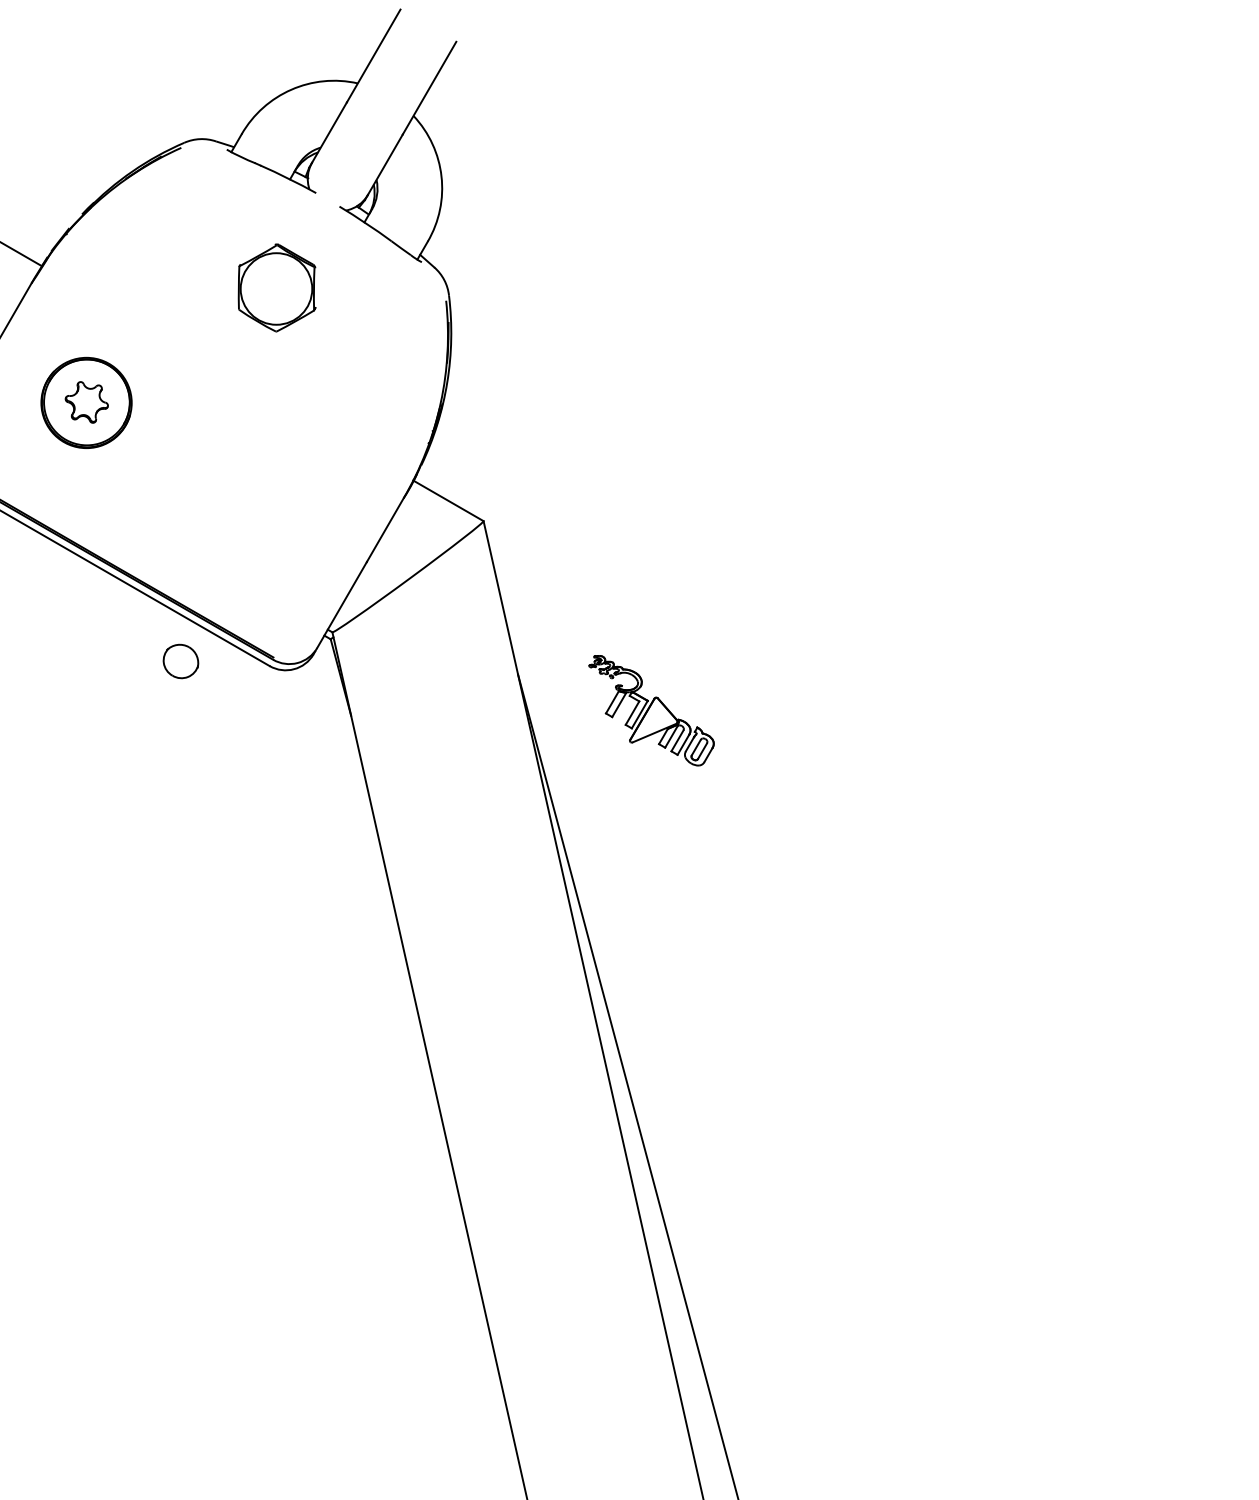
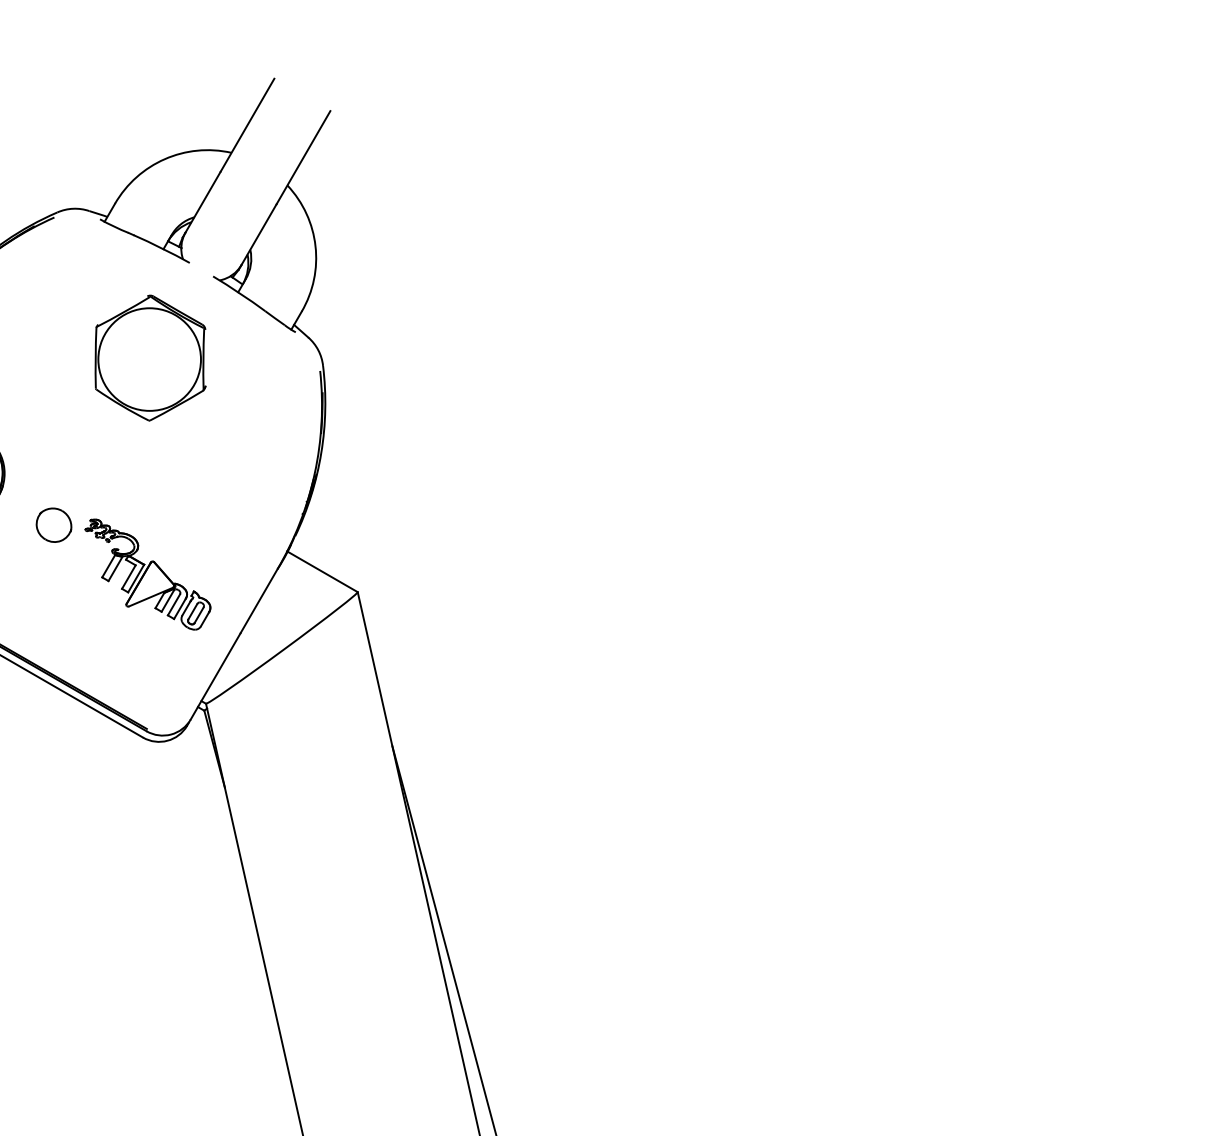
part: (276, 287) -> (149, 357), size x1.43
part: (180, 661) -> (53, 525), moved
part: (651, 710) -> (147, 574), moved

